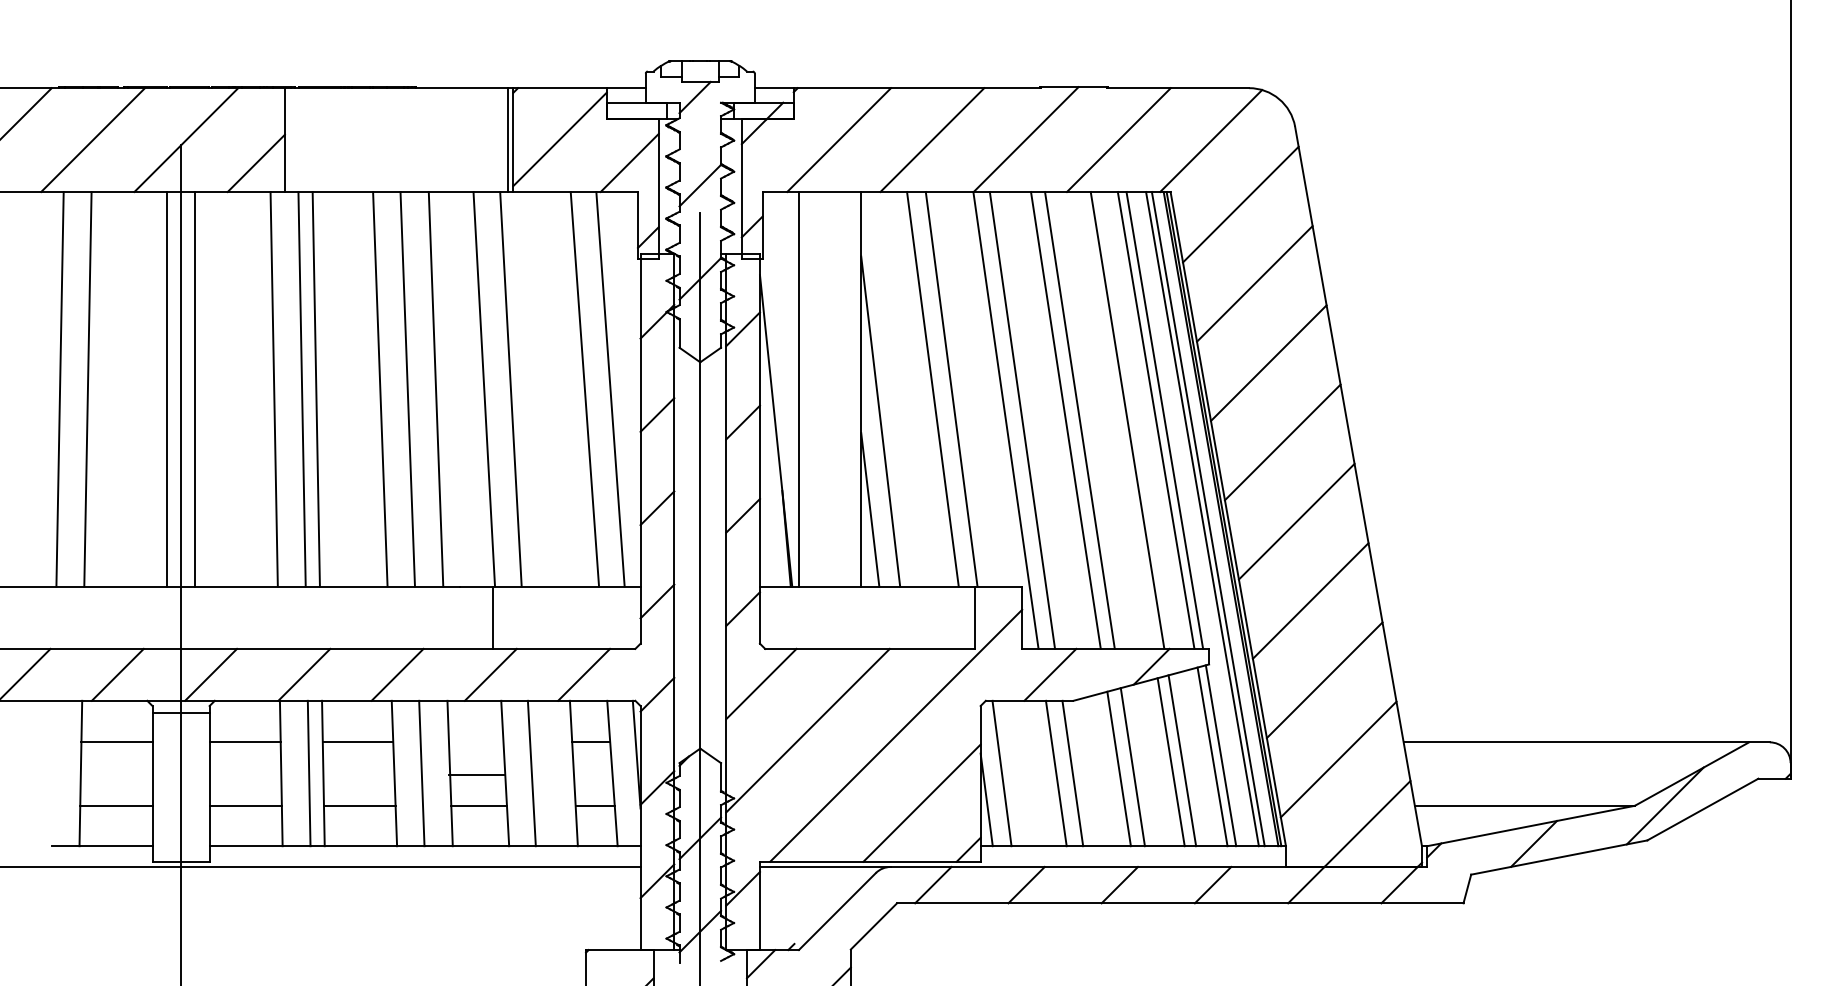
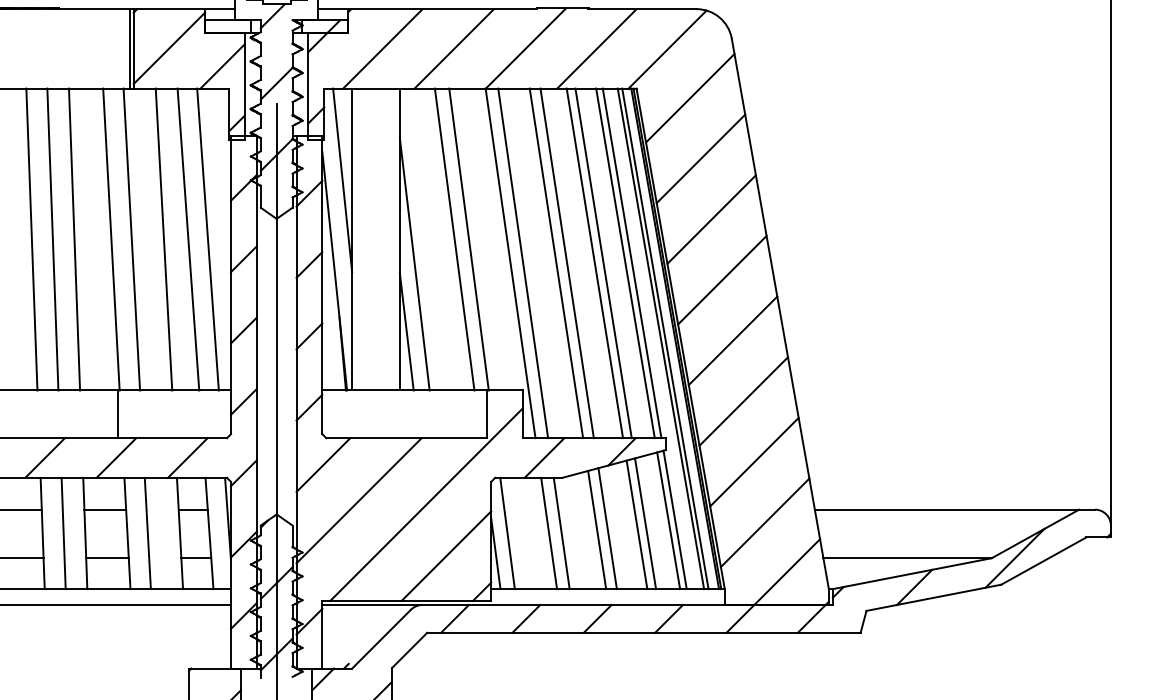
line: (786, 312) -> (342, 180), added
line: (552, 389) -> (163, 239), added
line: (1115, 420) -> (594, 263), added
line: (475, 775) -> (104, 509), moved

